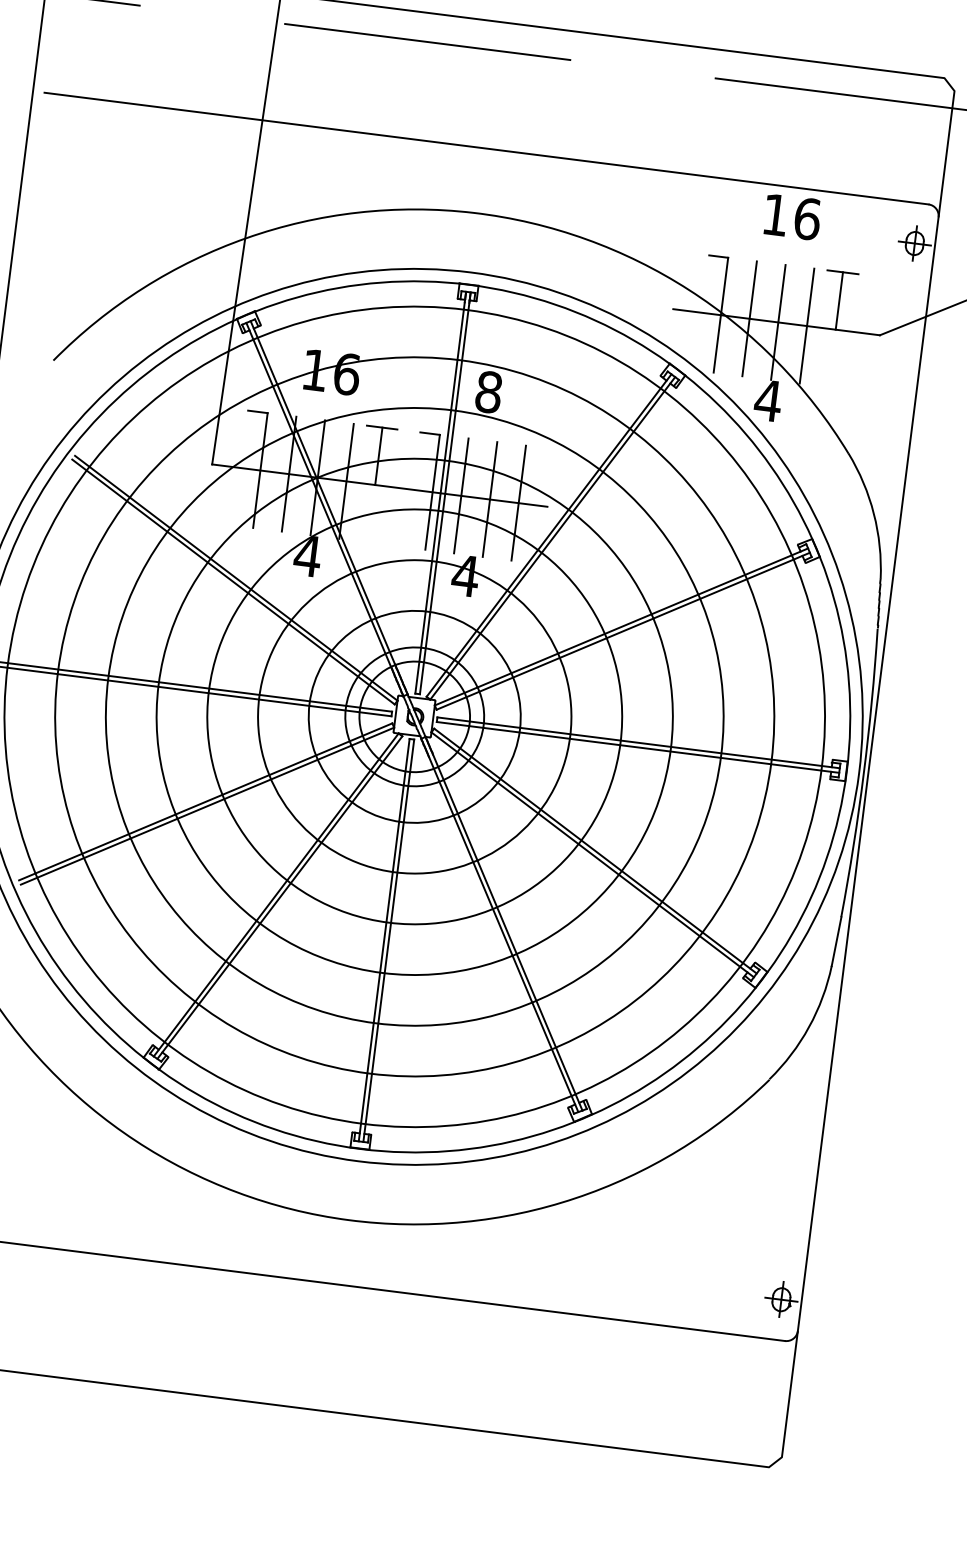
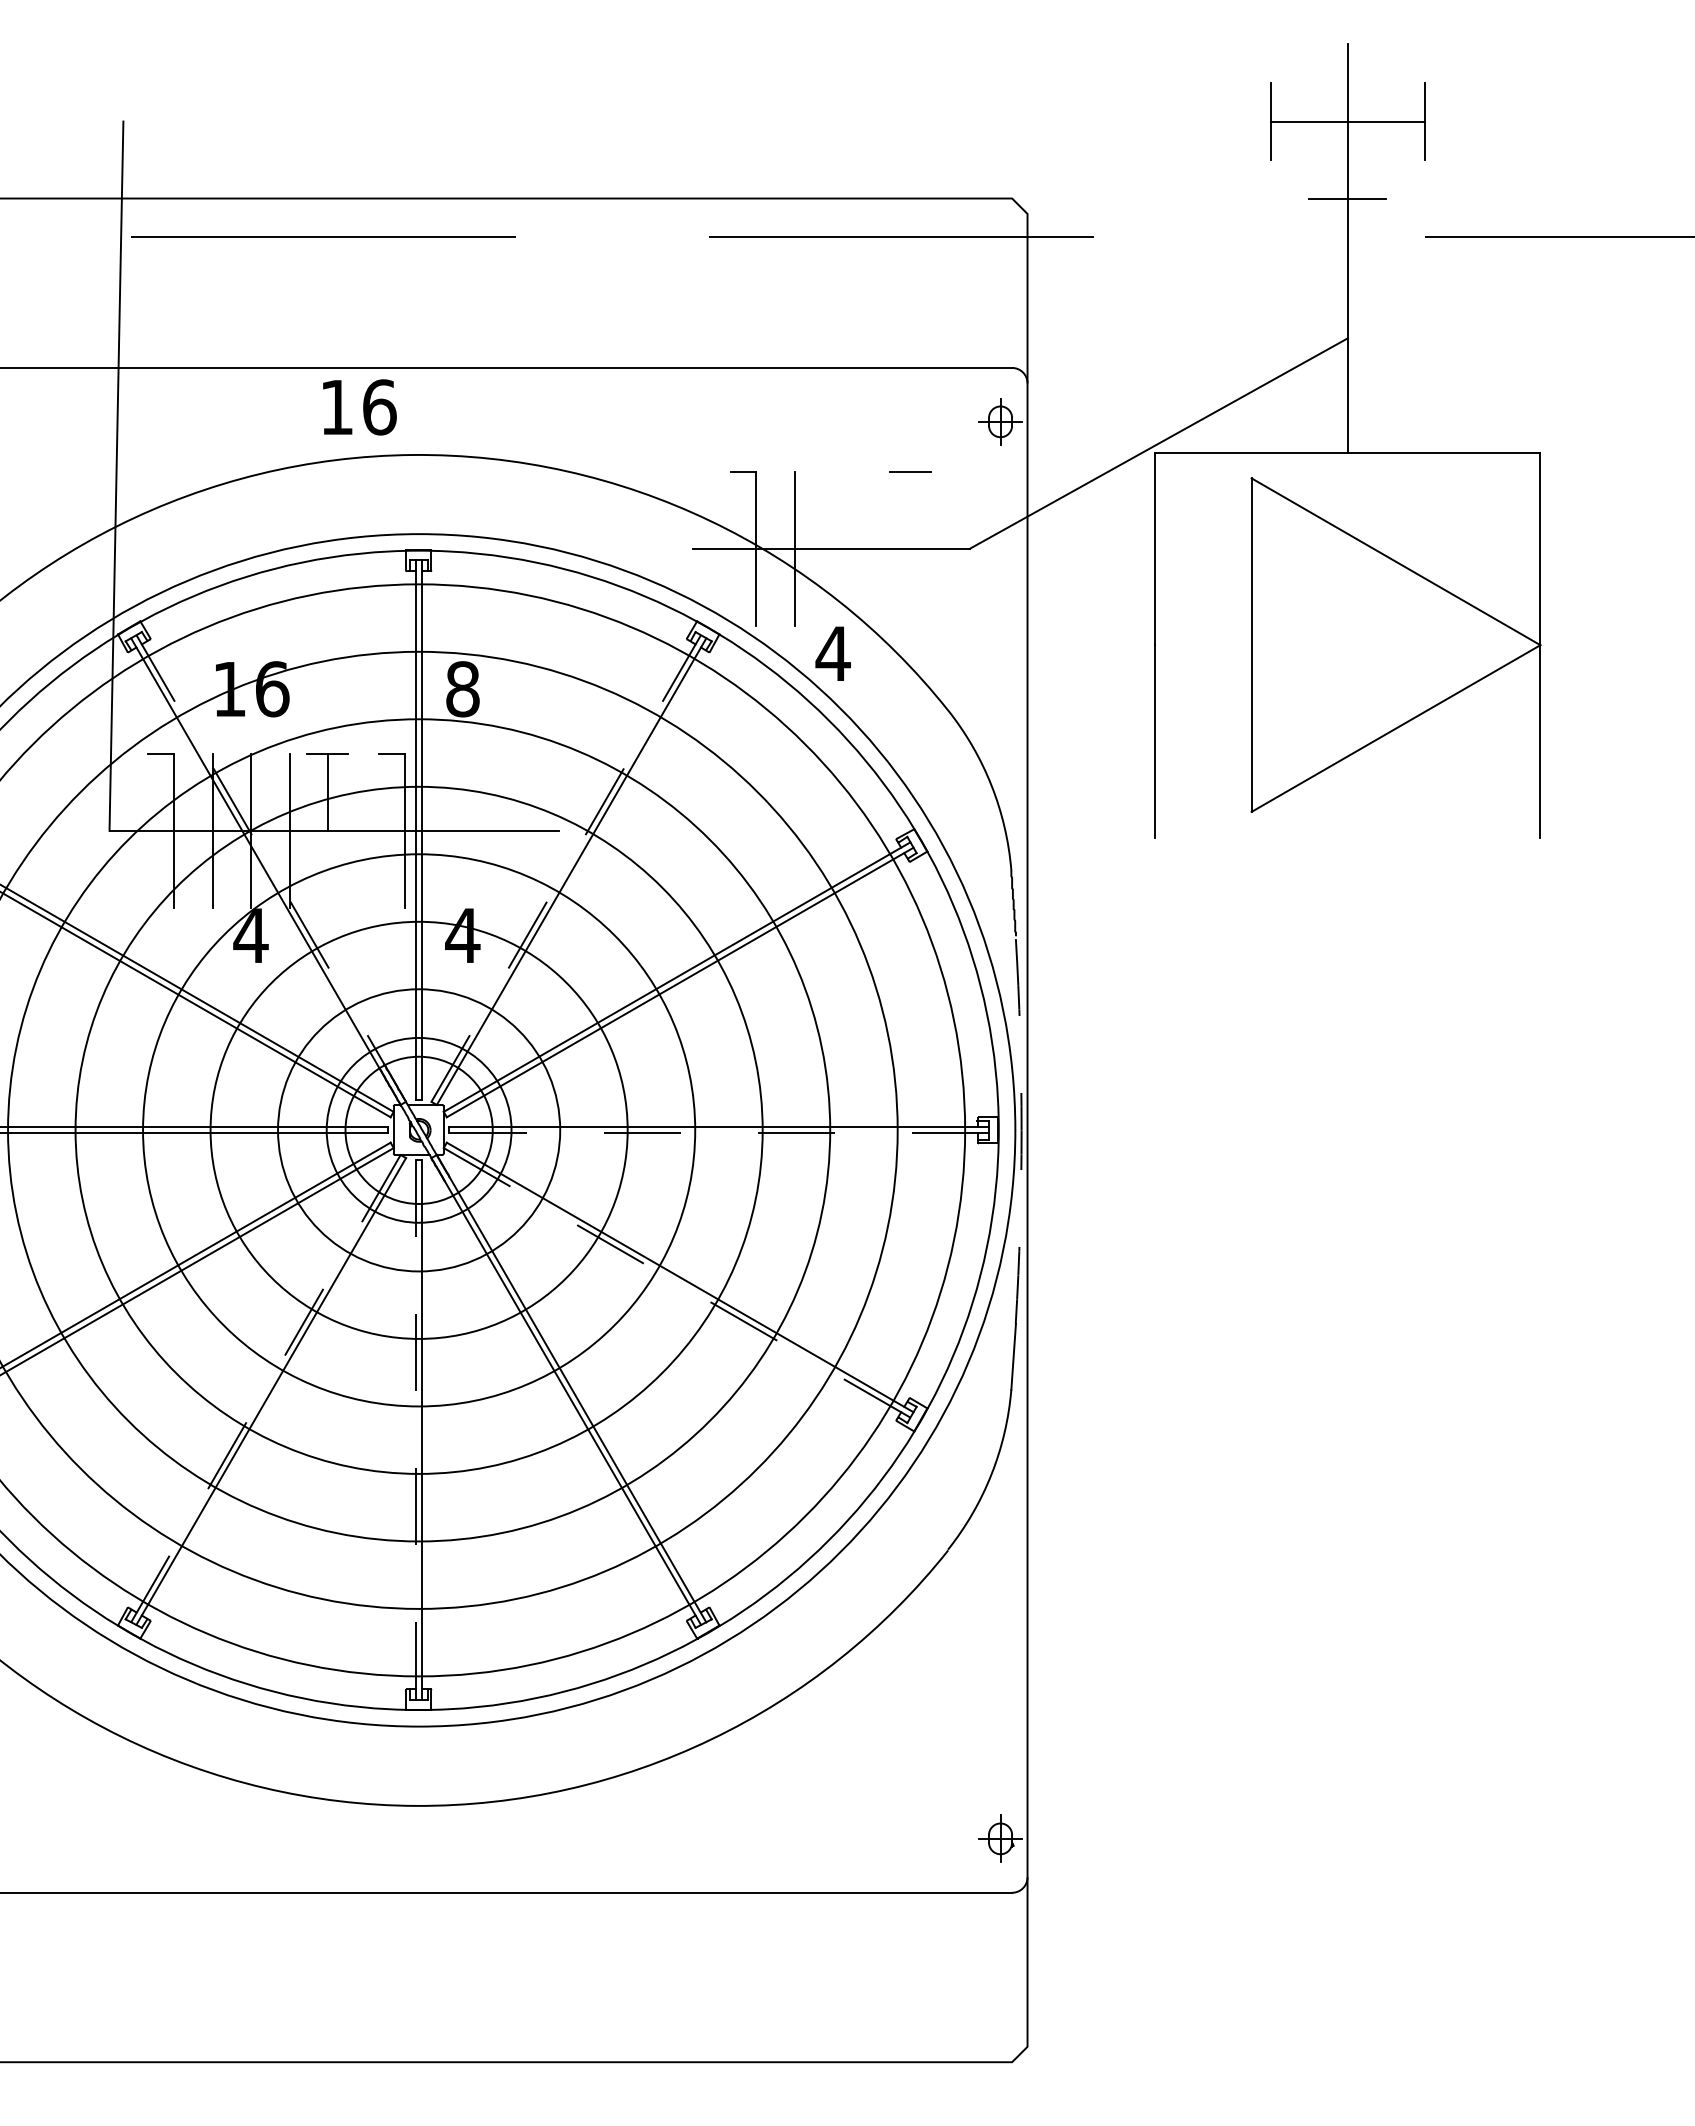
text: (792, 217) -> (359, 407), moved
line: (839, 300) -> (910, 509), removed
line: (778, 322) -> (833, 548), removed
line: (806, 325) -> (871, 548), removed
line: (461, 495) -> (443, 830), removed
line: (490, 499) -> (482, 830), removed
line: (518, 502) -> (520, 830), removed
line: (329, 507) -> (271, 868), solid -> dashed
line: (549, 535) -> (566, 868), solid -> dashed
line: (638, 747) -> (719, 1133), solid -> dashed
arc: (863, 773) -> (1021, 1130), solid -> dashed
line: (592, 855) -> (677, 1283), solid -> dashed
line: (275, 894) -> (265, 1388), solid -> dashed
line: (384, 940) -> (416, 1430), solid -> dashed

